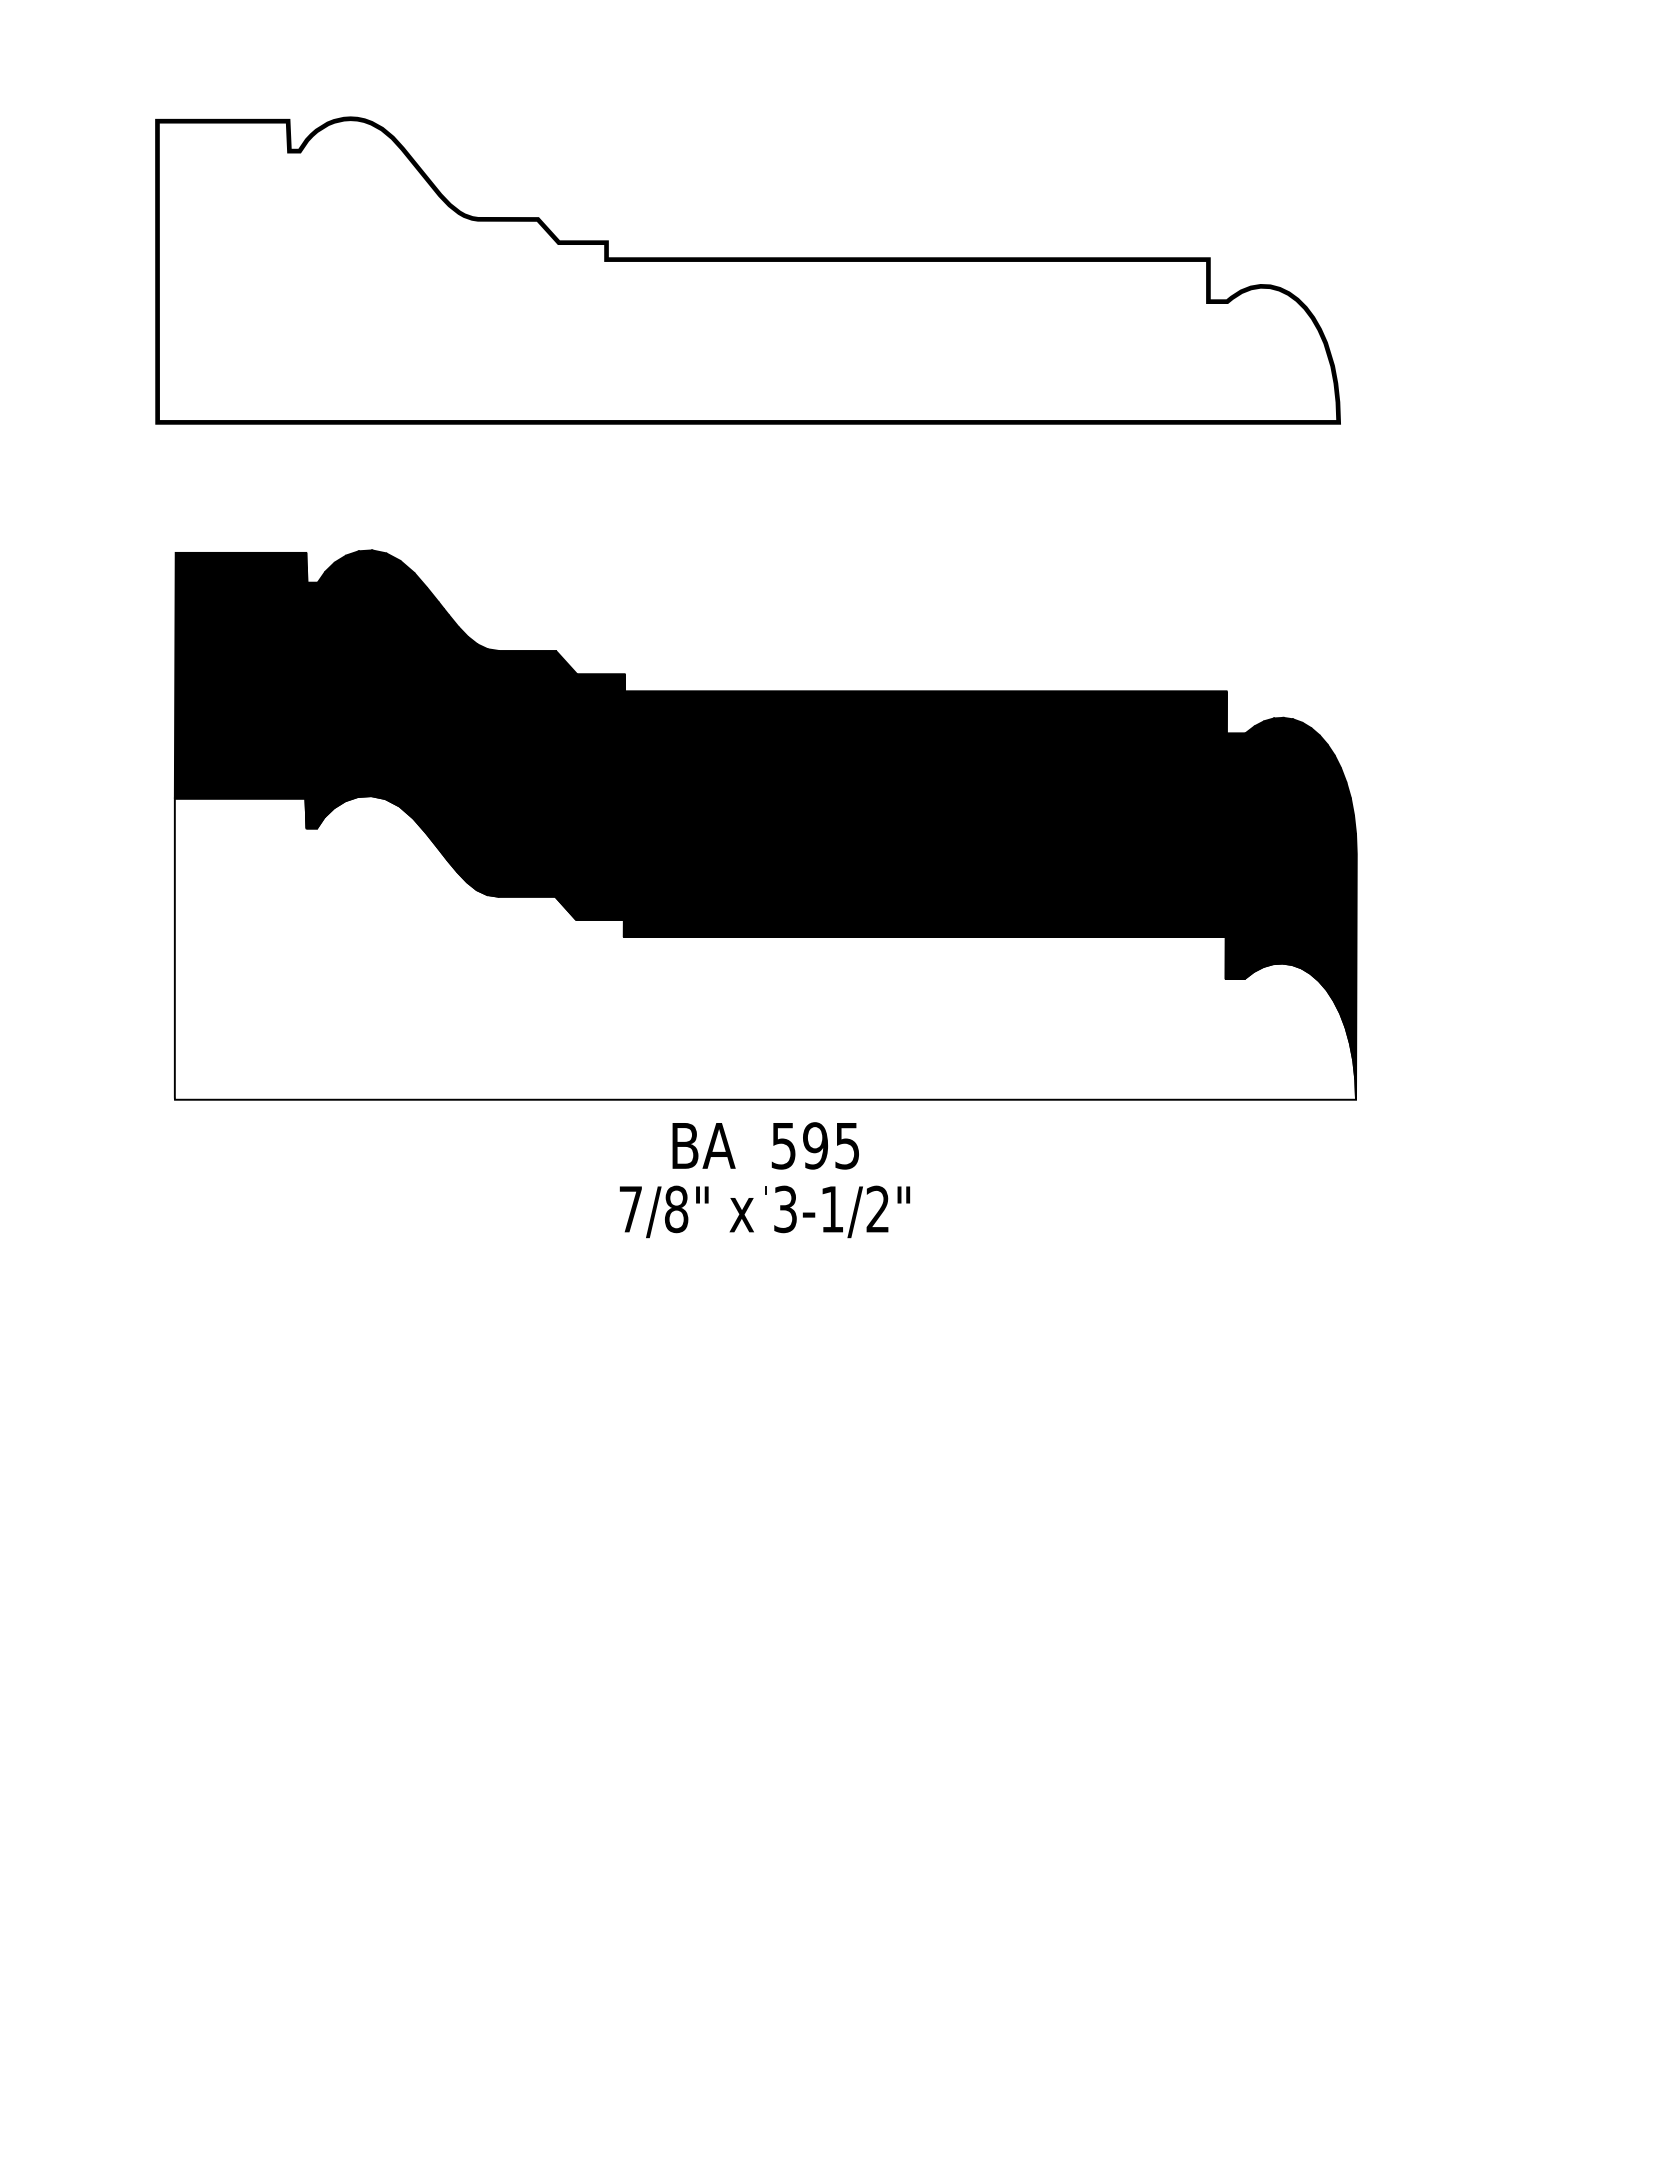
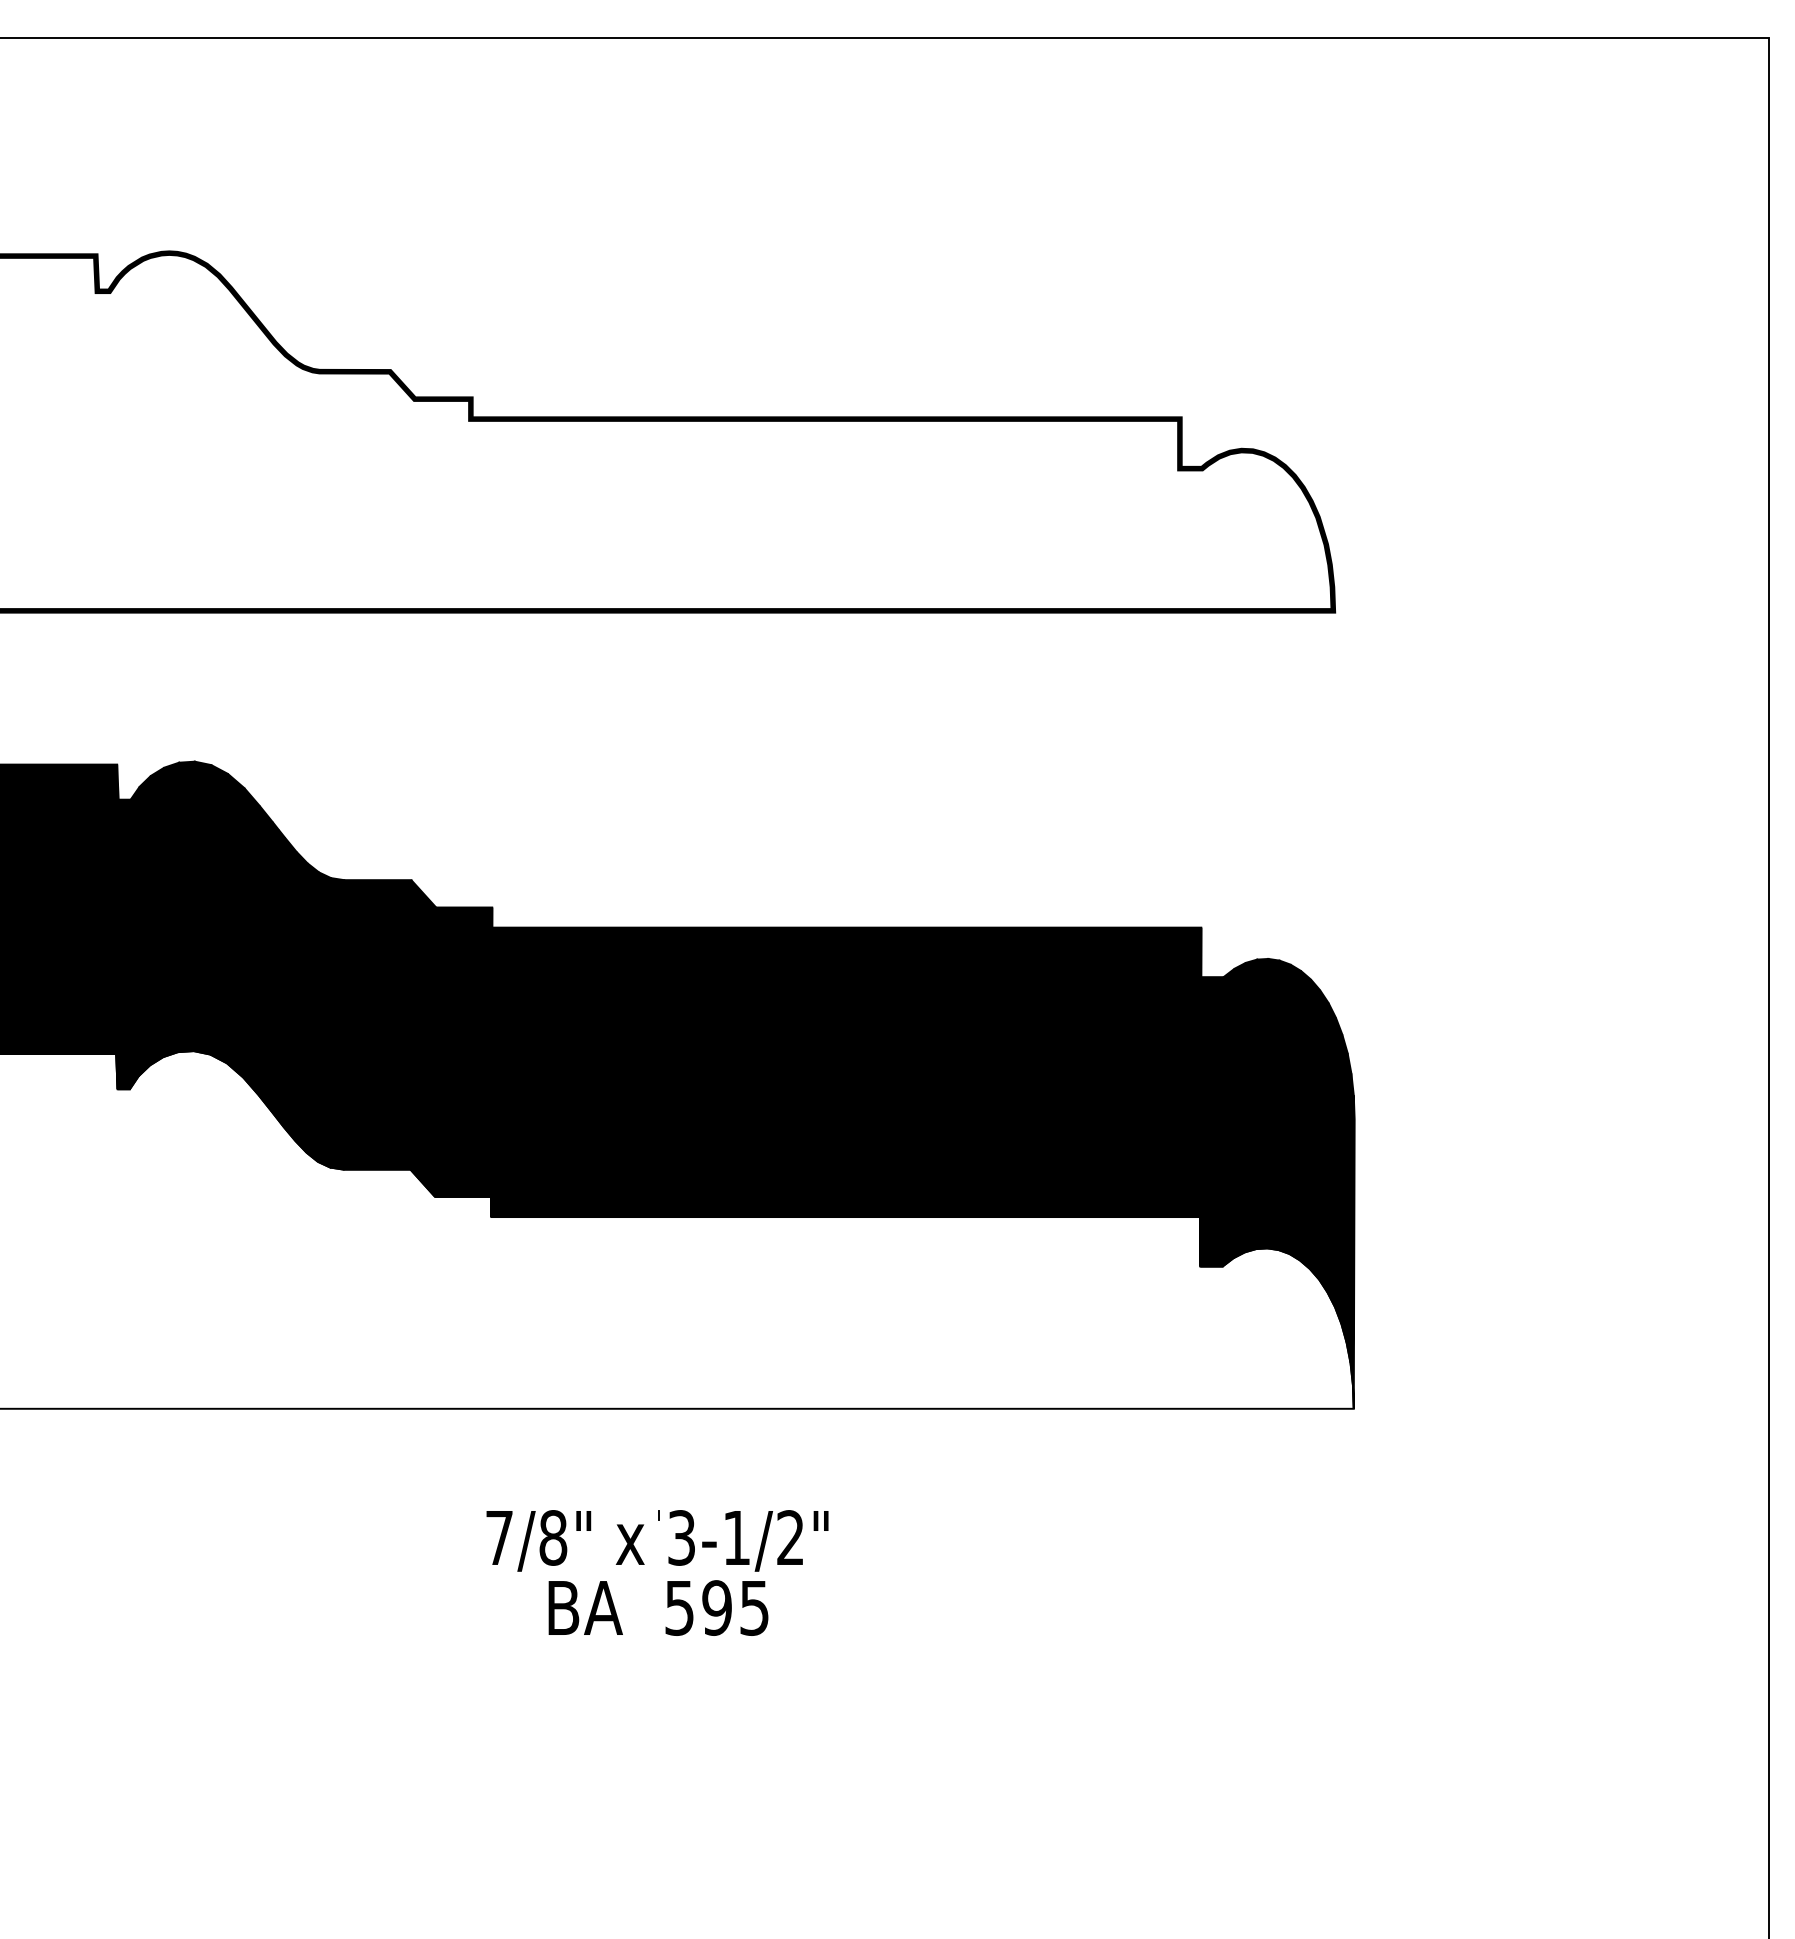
text: (765, 1145) -> (658, 1607), moved

